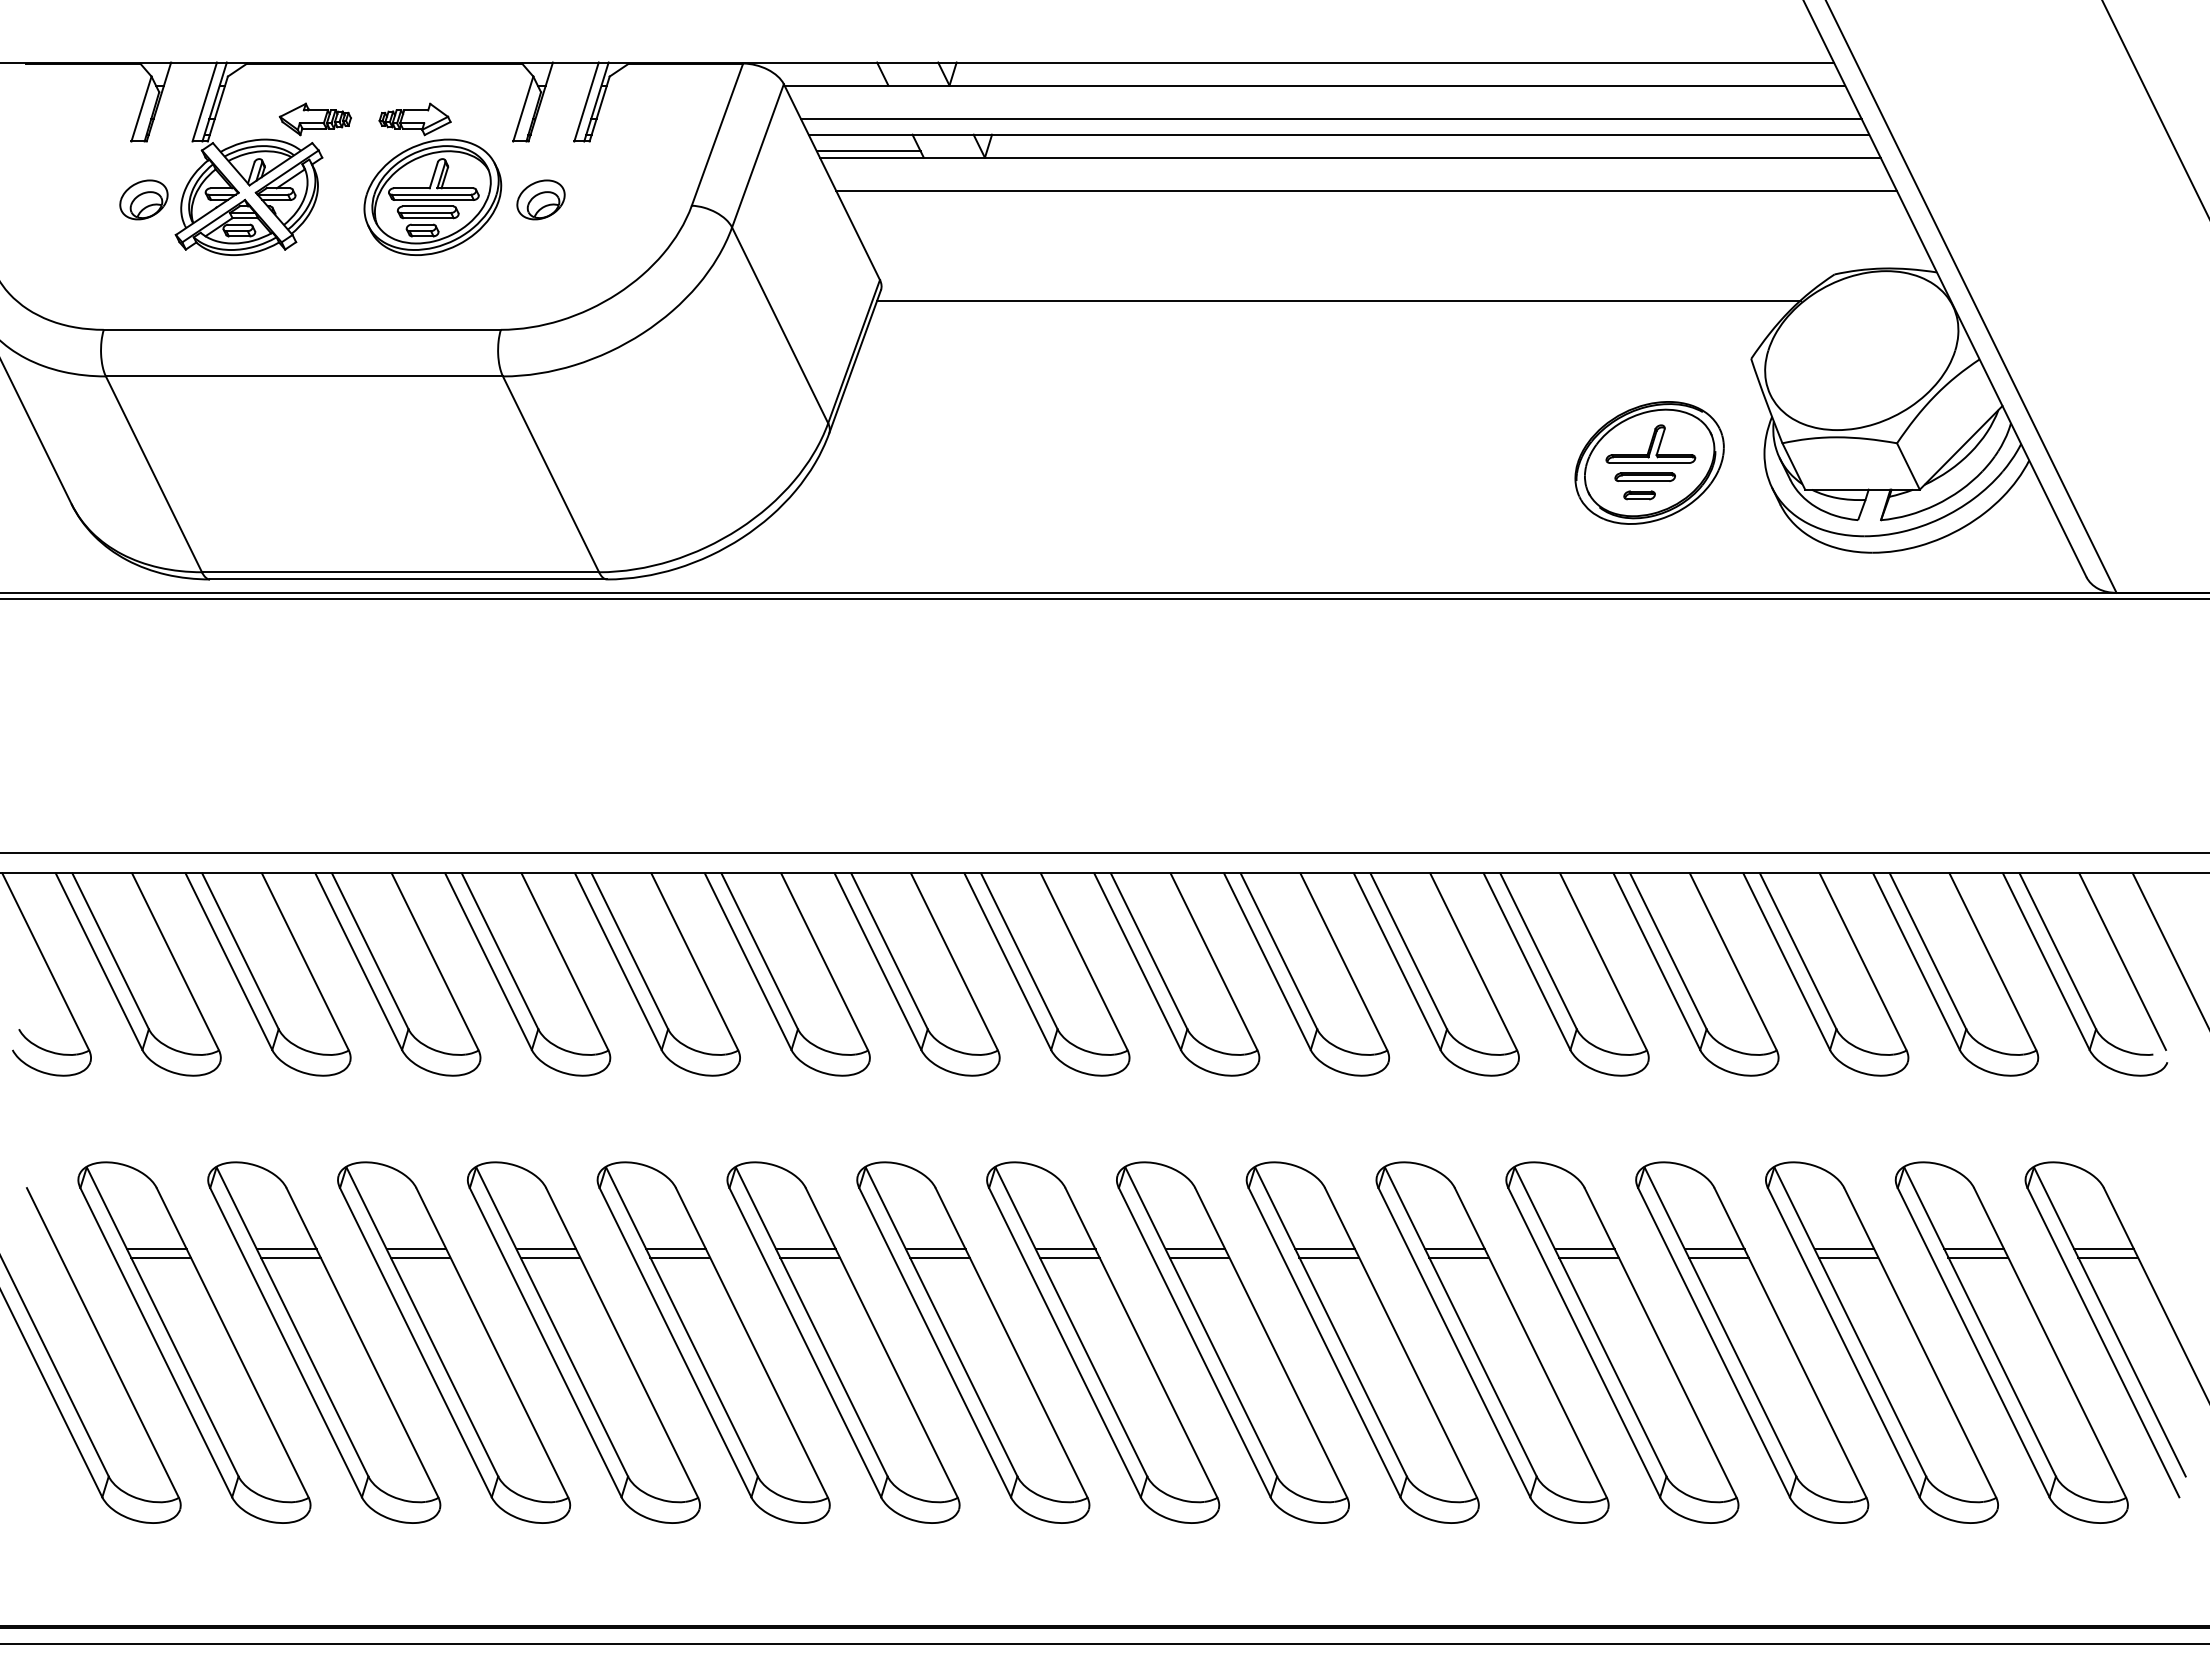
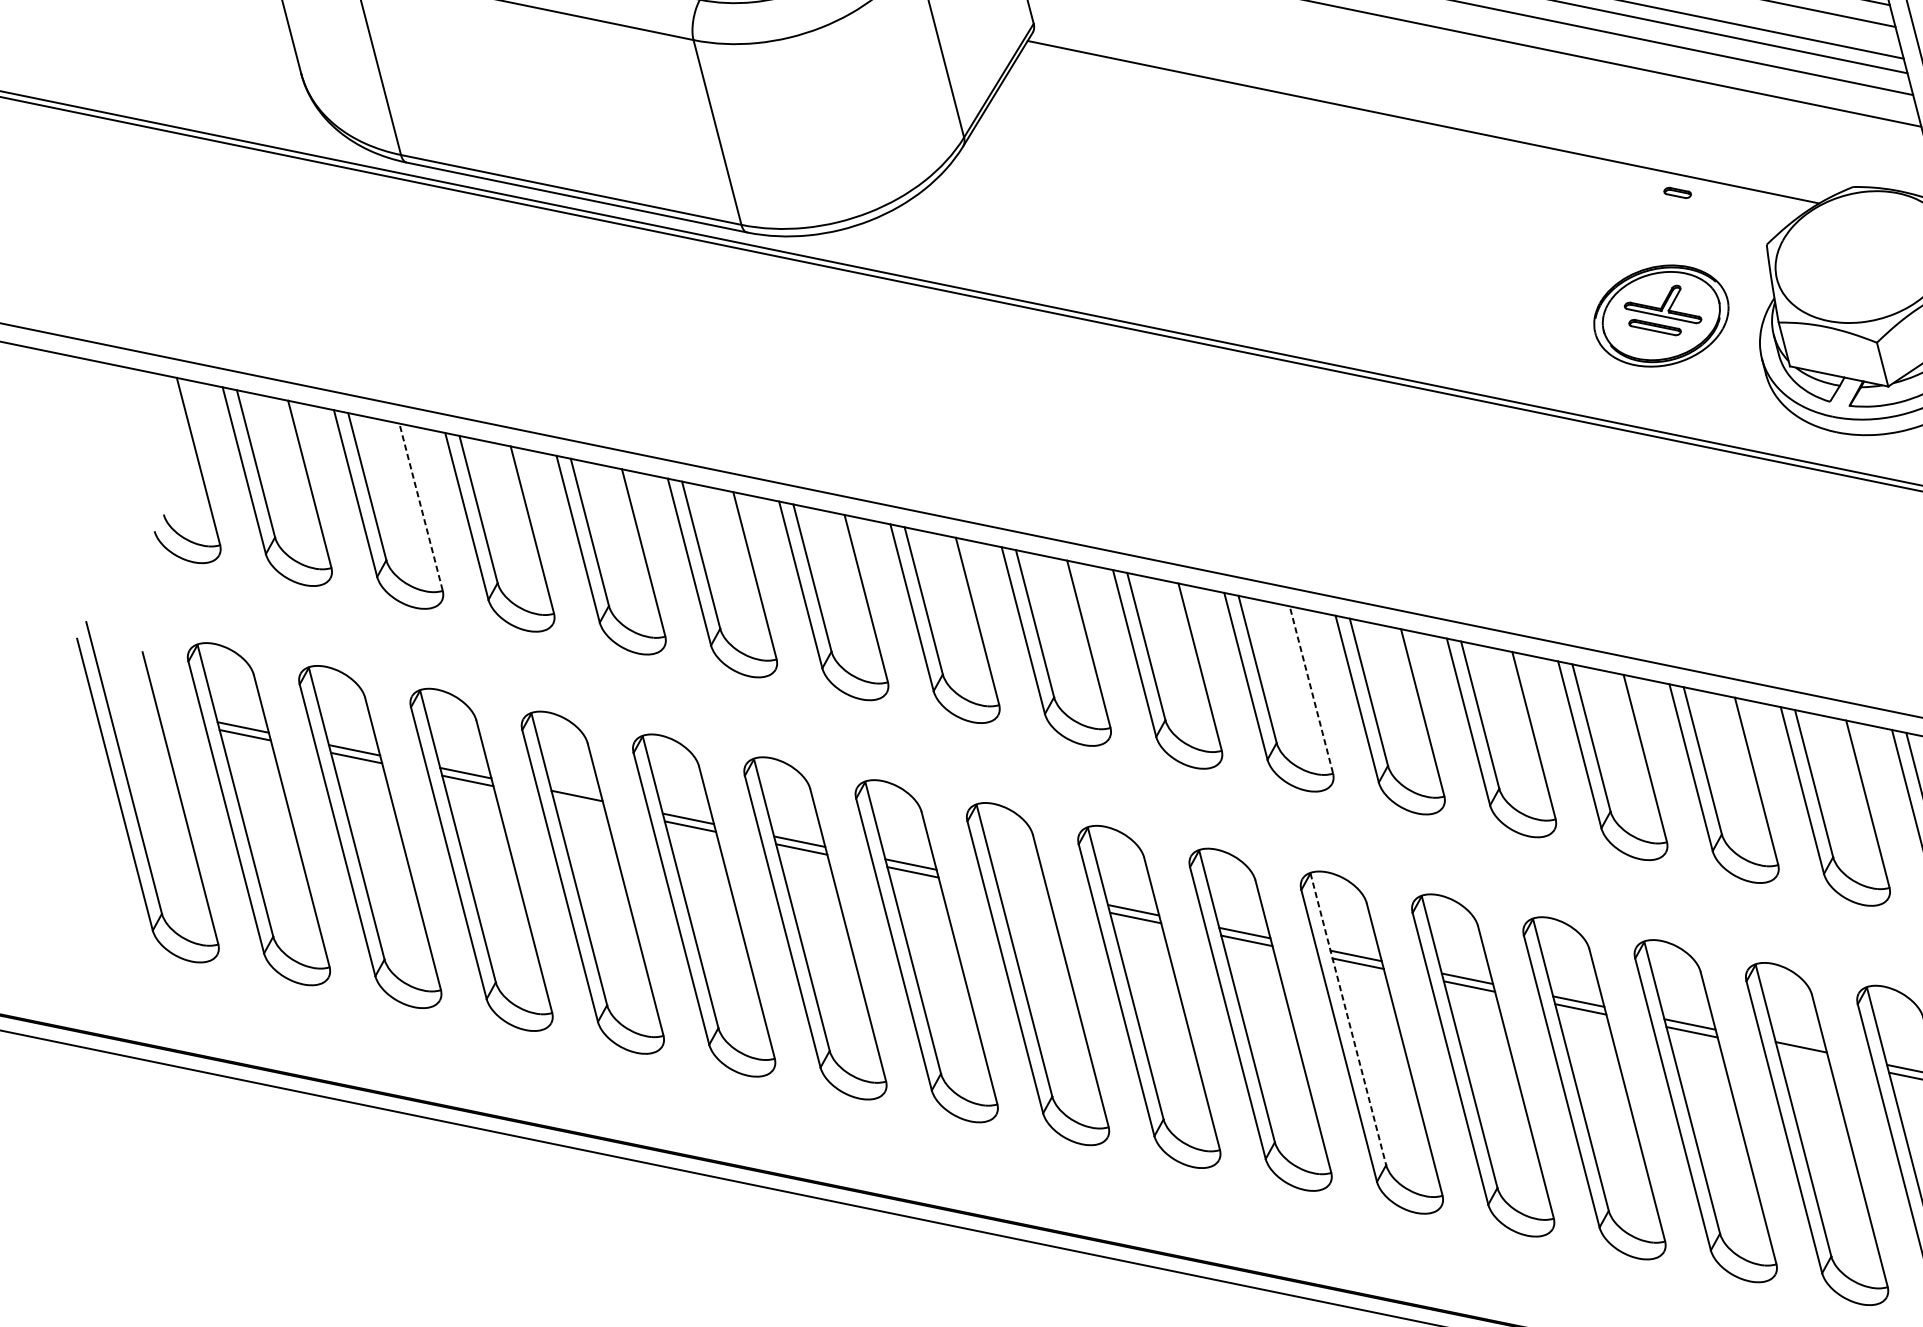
part: (1639, 495) -> (1677, 193), moved
line: (305, 961) -> (421, 506), solid -> dashed
line: (1343, 961) -> (1311, 689), solid -> dashed
line: (1065, 1249) -> (1022, 887), removed
line: (550, 1257) -> (579, 803), removed
line: (1069, 1257) -> (1024, 895), removed
line: (1978, 1257) -> (1803, 1055), removed
line: (1461, 1322) -> (1348, 1019), solid -> dashed

